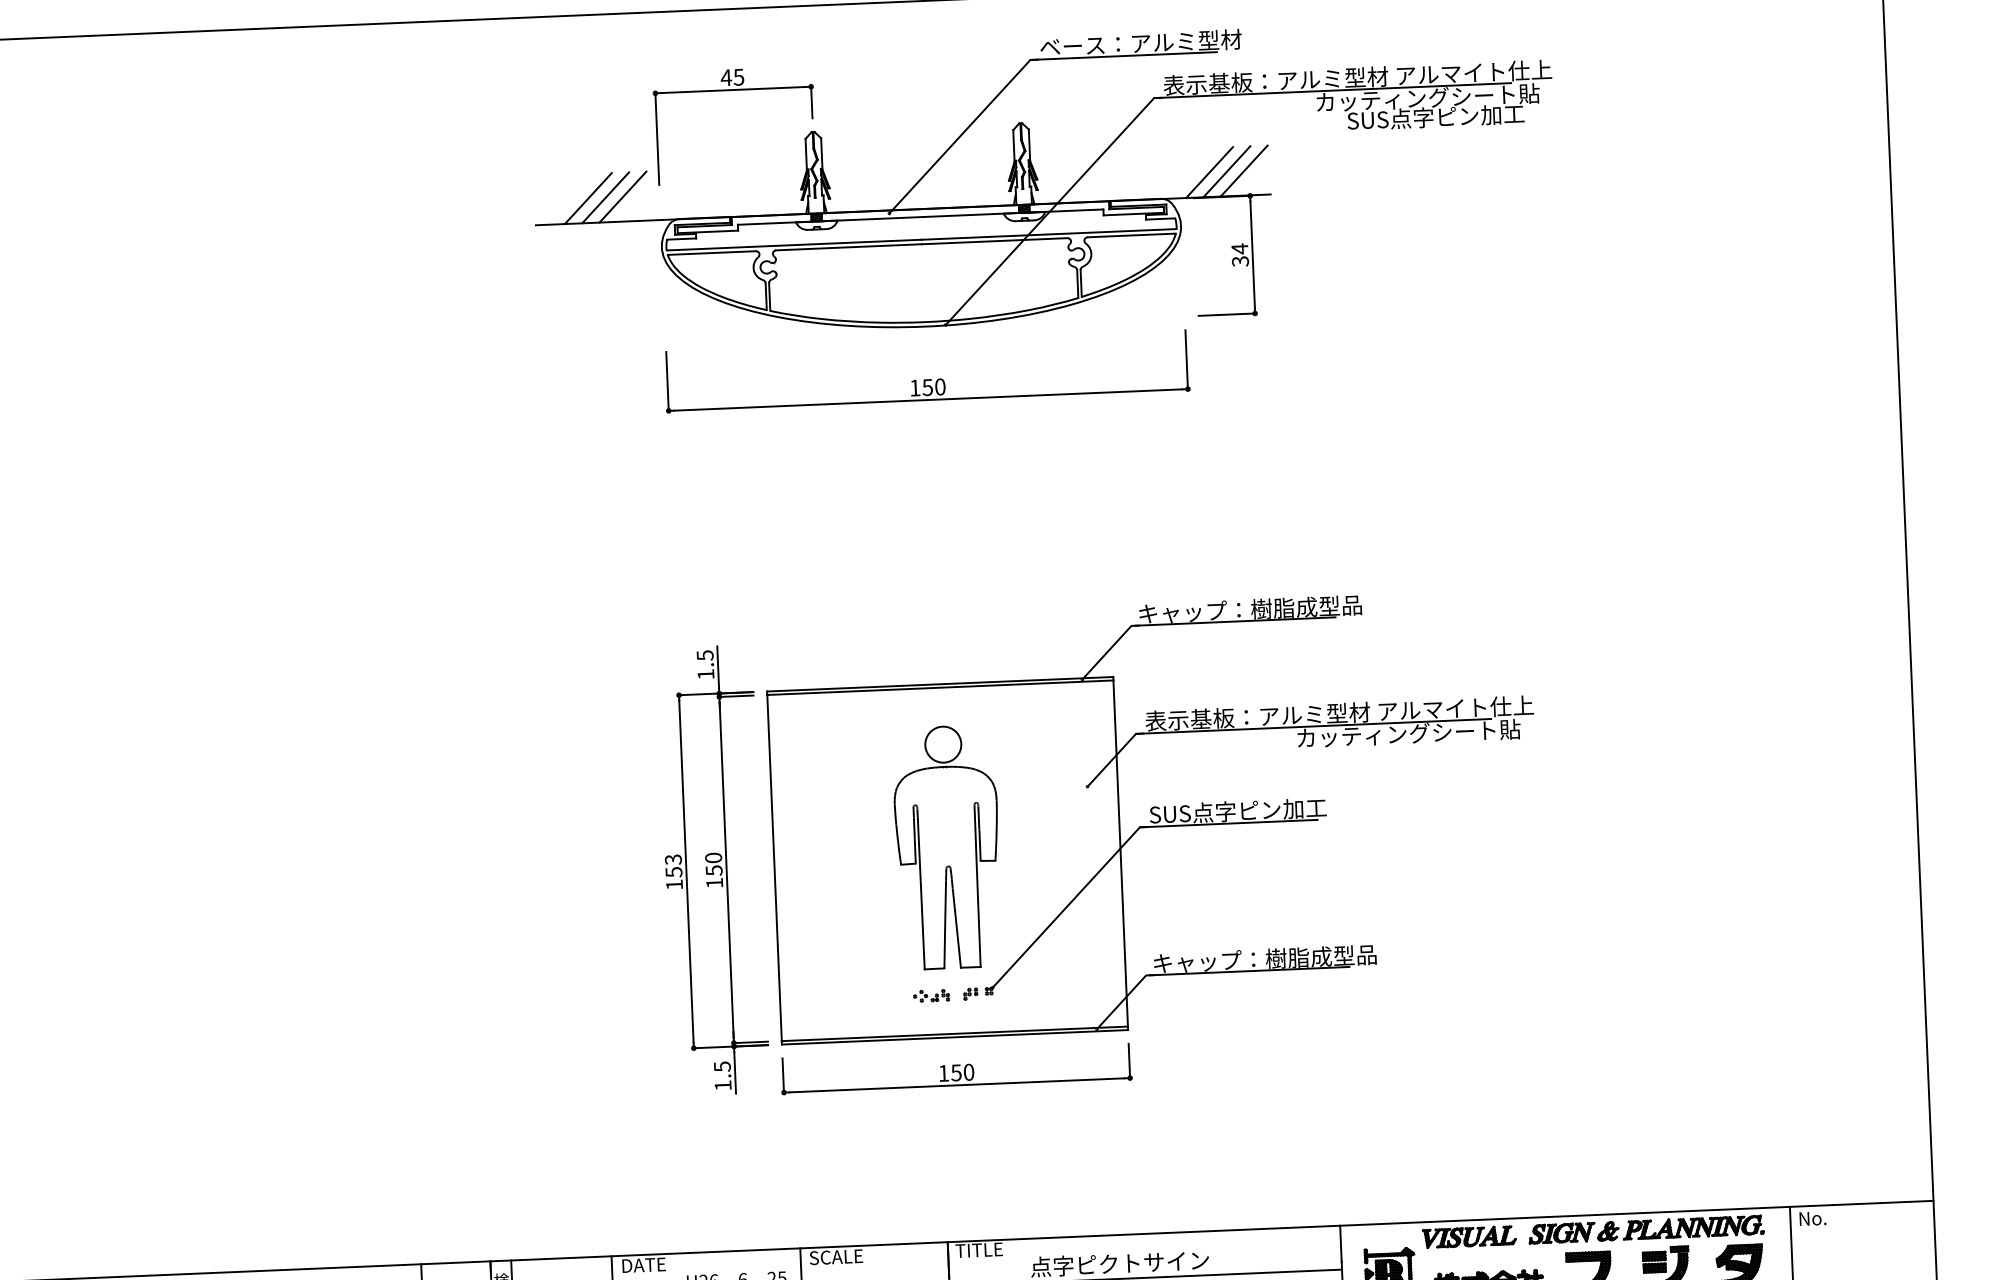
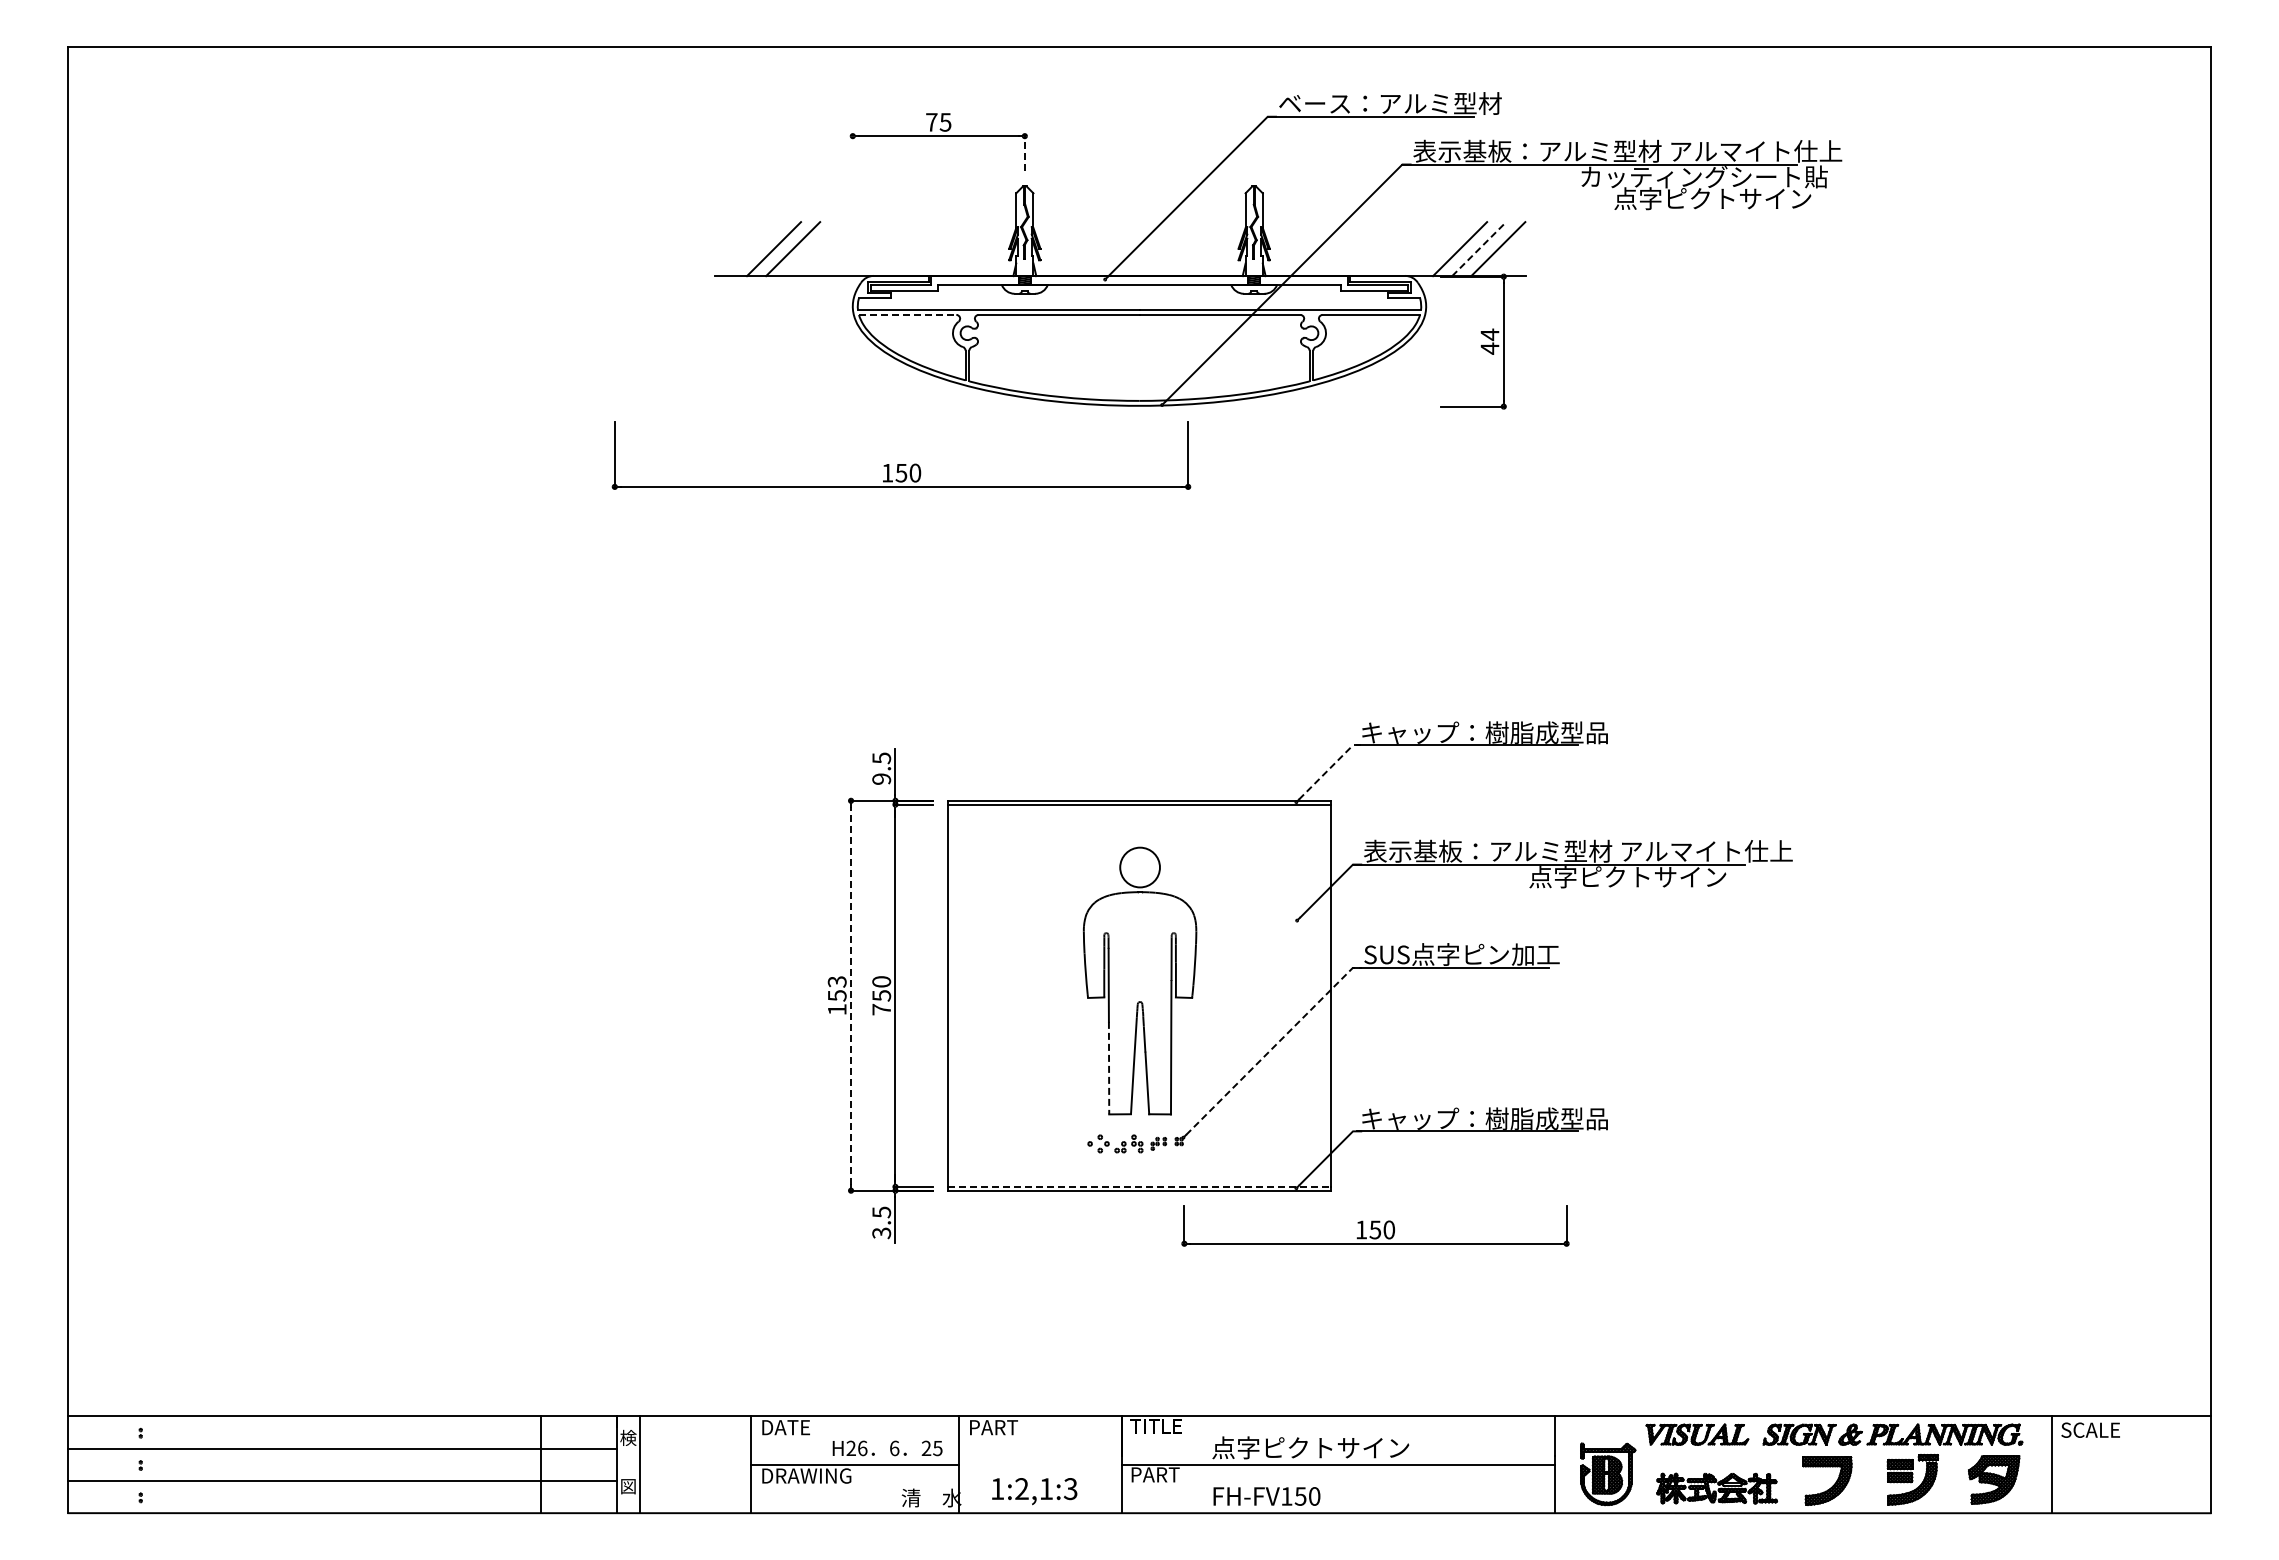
text: (726, 77) -> (931, 122), 45 -> 75
line: (811, 102) -> (1024, 153), solid -> dashed
text: (1436, 117) -> (1712, 198), SUS点字ピン加工 -> 点字ピクトサイン
line: (657, 138) -> (852, 186), removed
line: (1227, 171) -> (1479, 248), solid -> dashed
line: (623, 197) -> (812, 249), removed
line: (711, 252) -> (907, 314), solid -> dashed
text: (1239, 261) -> (1489, 348), 34 -> 44
part: (927, 379) -> (901, 464), moved
line: (1111, 647) -> (1329, 768), solid -> dashed
text: (705, 673) -> (881, 778), 1.5 -> 9.5
text: (1408, 733) -> (1653, 876), カッティングシート貼 -> 点字ピクトサイン
line: (686, 871) -> (851, 995), solid -> dashed
text: (714, 883) -> (881, 1009), 150 -> 750
line: (1070, 902) -> (1273, 1047), solid -> dashed
line: (923, 927) -> (1109, 1068), solid -> dashed
part: (931, 995) -> (1115, 1143), size x1.4
line: (954, 1033) -> (1139, 1186), solid -> dashed
part: (956, 1068) -> (1375, 1225), moved
text: (723, 1085) -> (881, 1233), 1.5 -> 3.5
text: (1825, 1217) -> (2090, 1429), No. -> SCALE
text: (836, 1257) -> (998, 1427), SCALE -> PART

